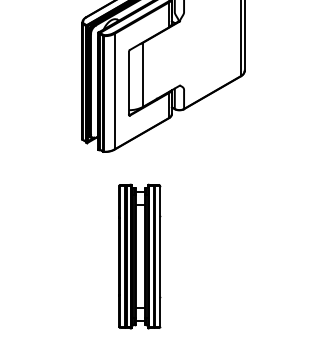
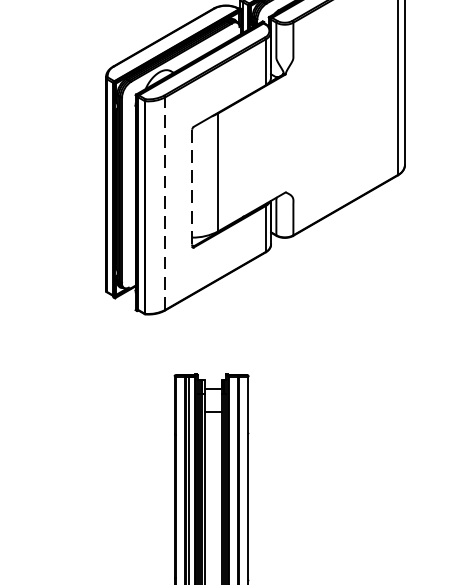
line: (129, 83) -> (192, 188), solid -> dashed
line: (114, 91) -> (165, 203), solid -> dashed

